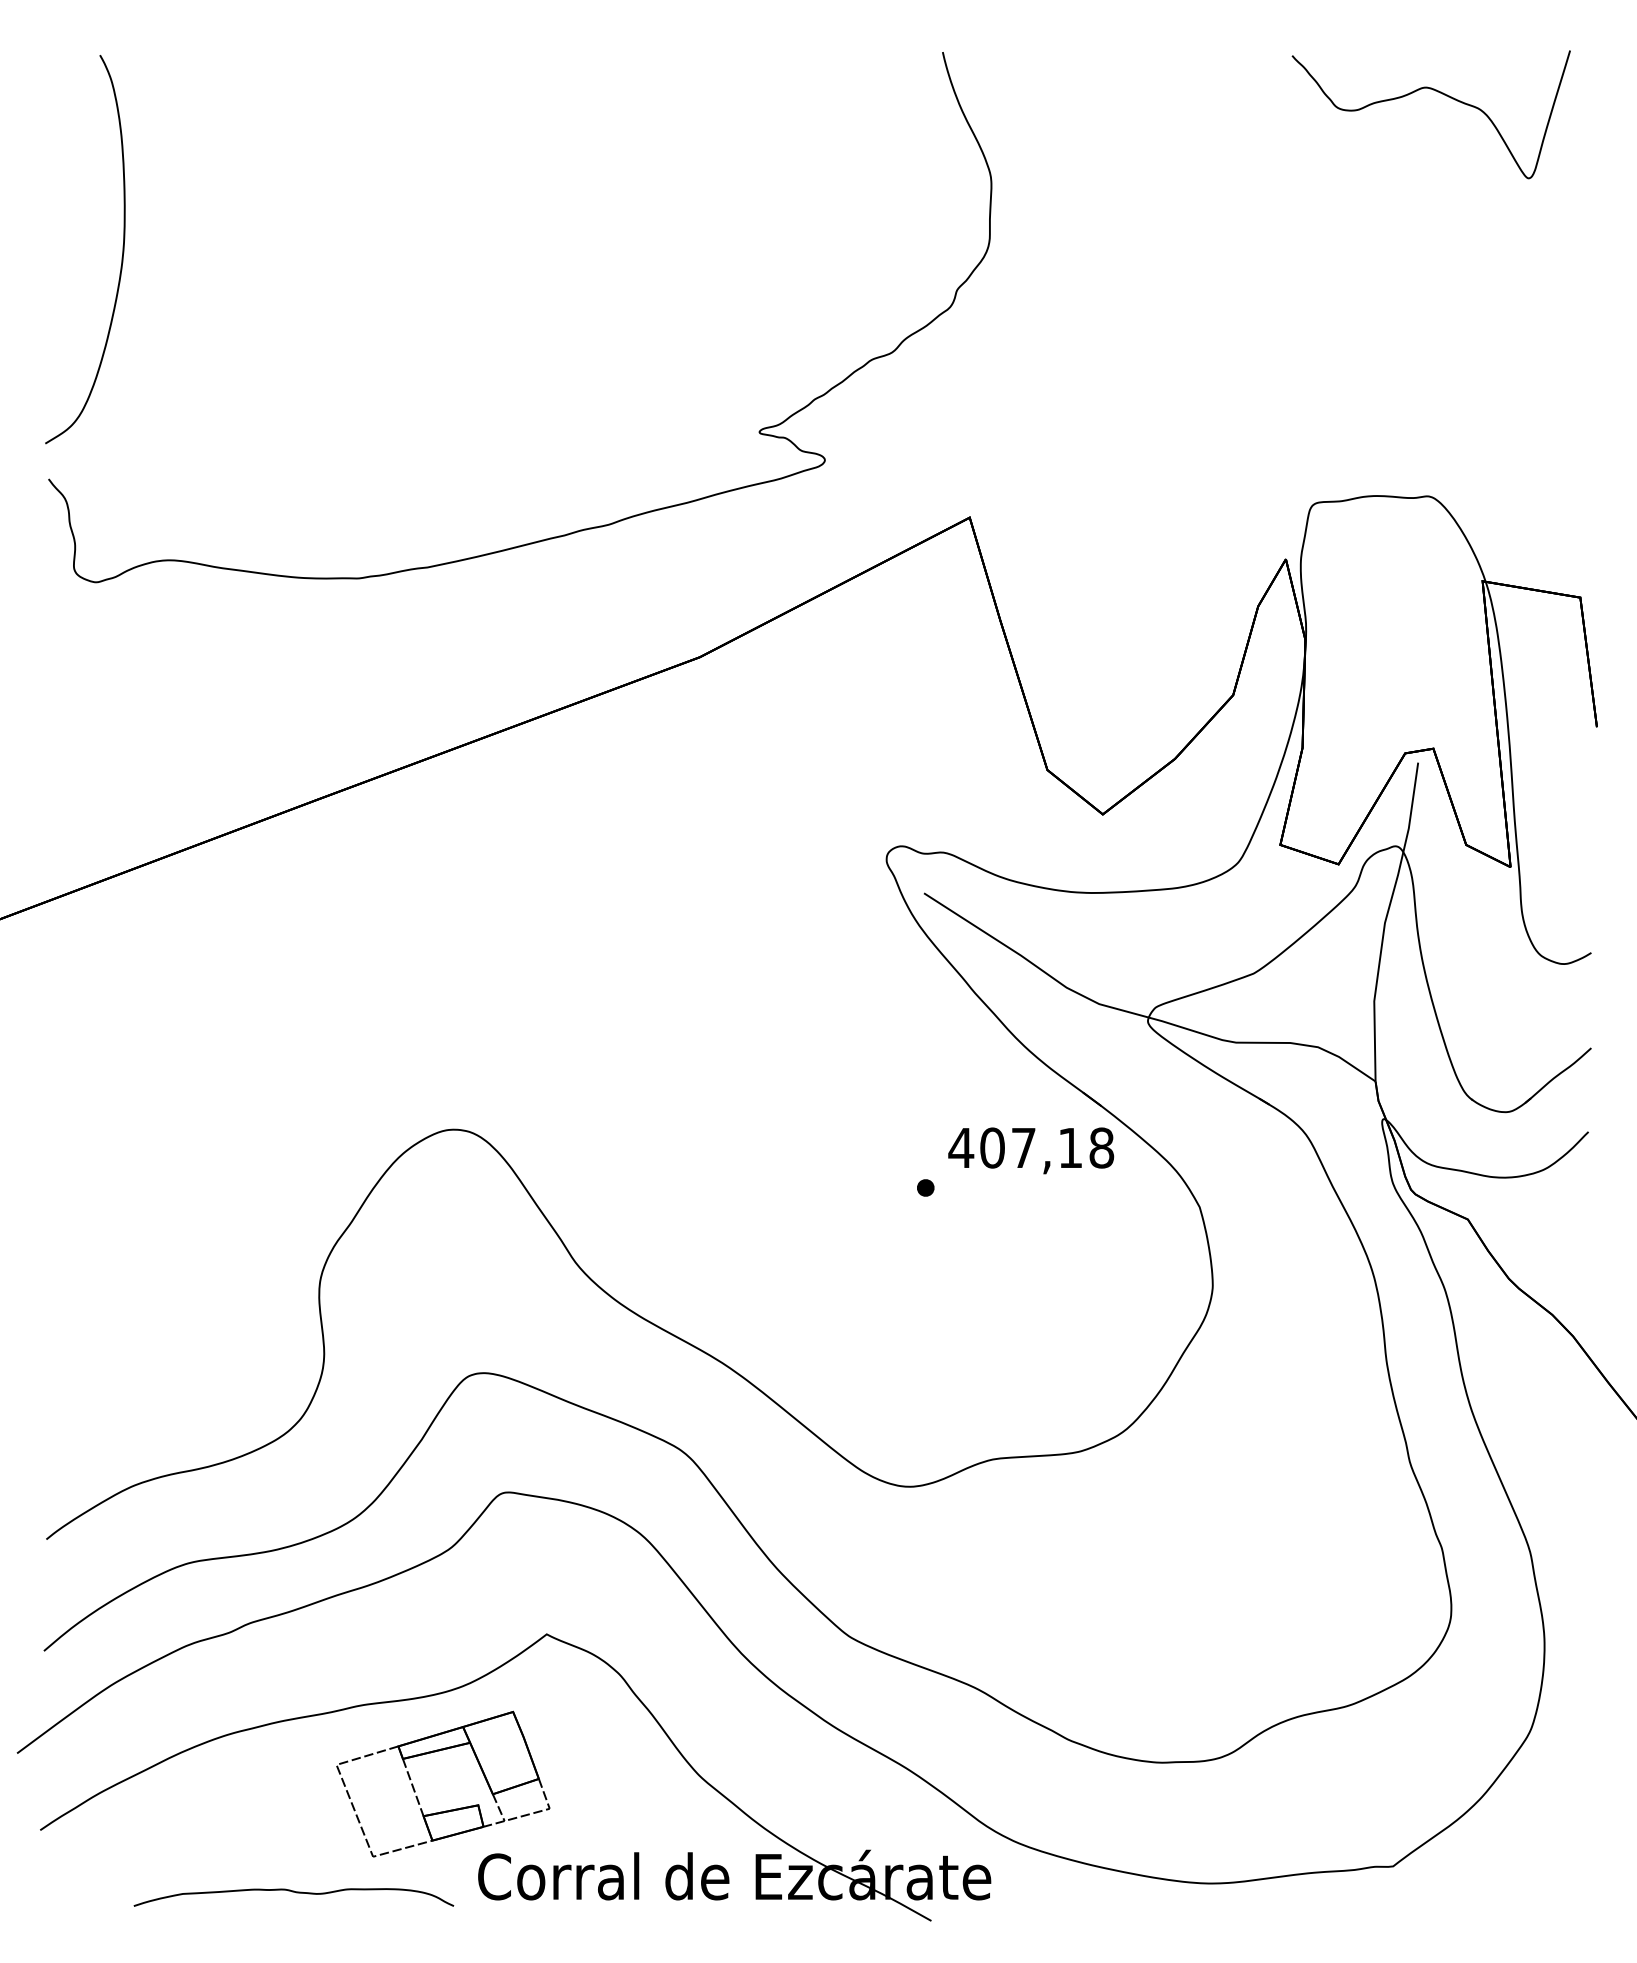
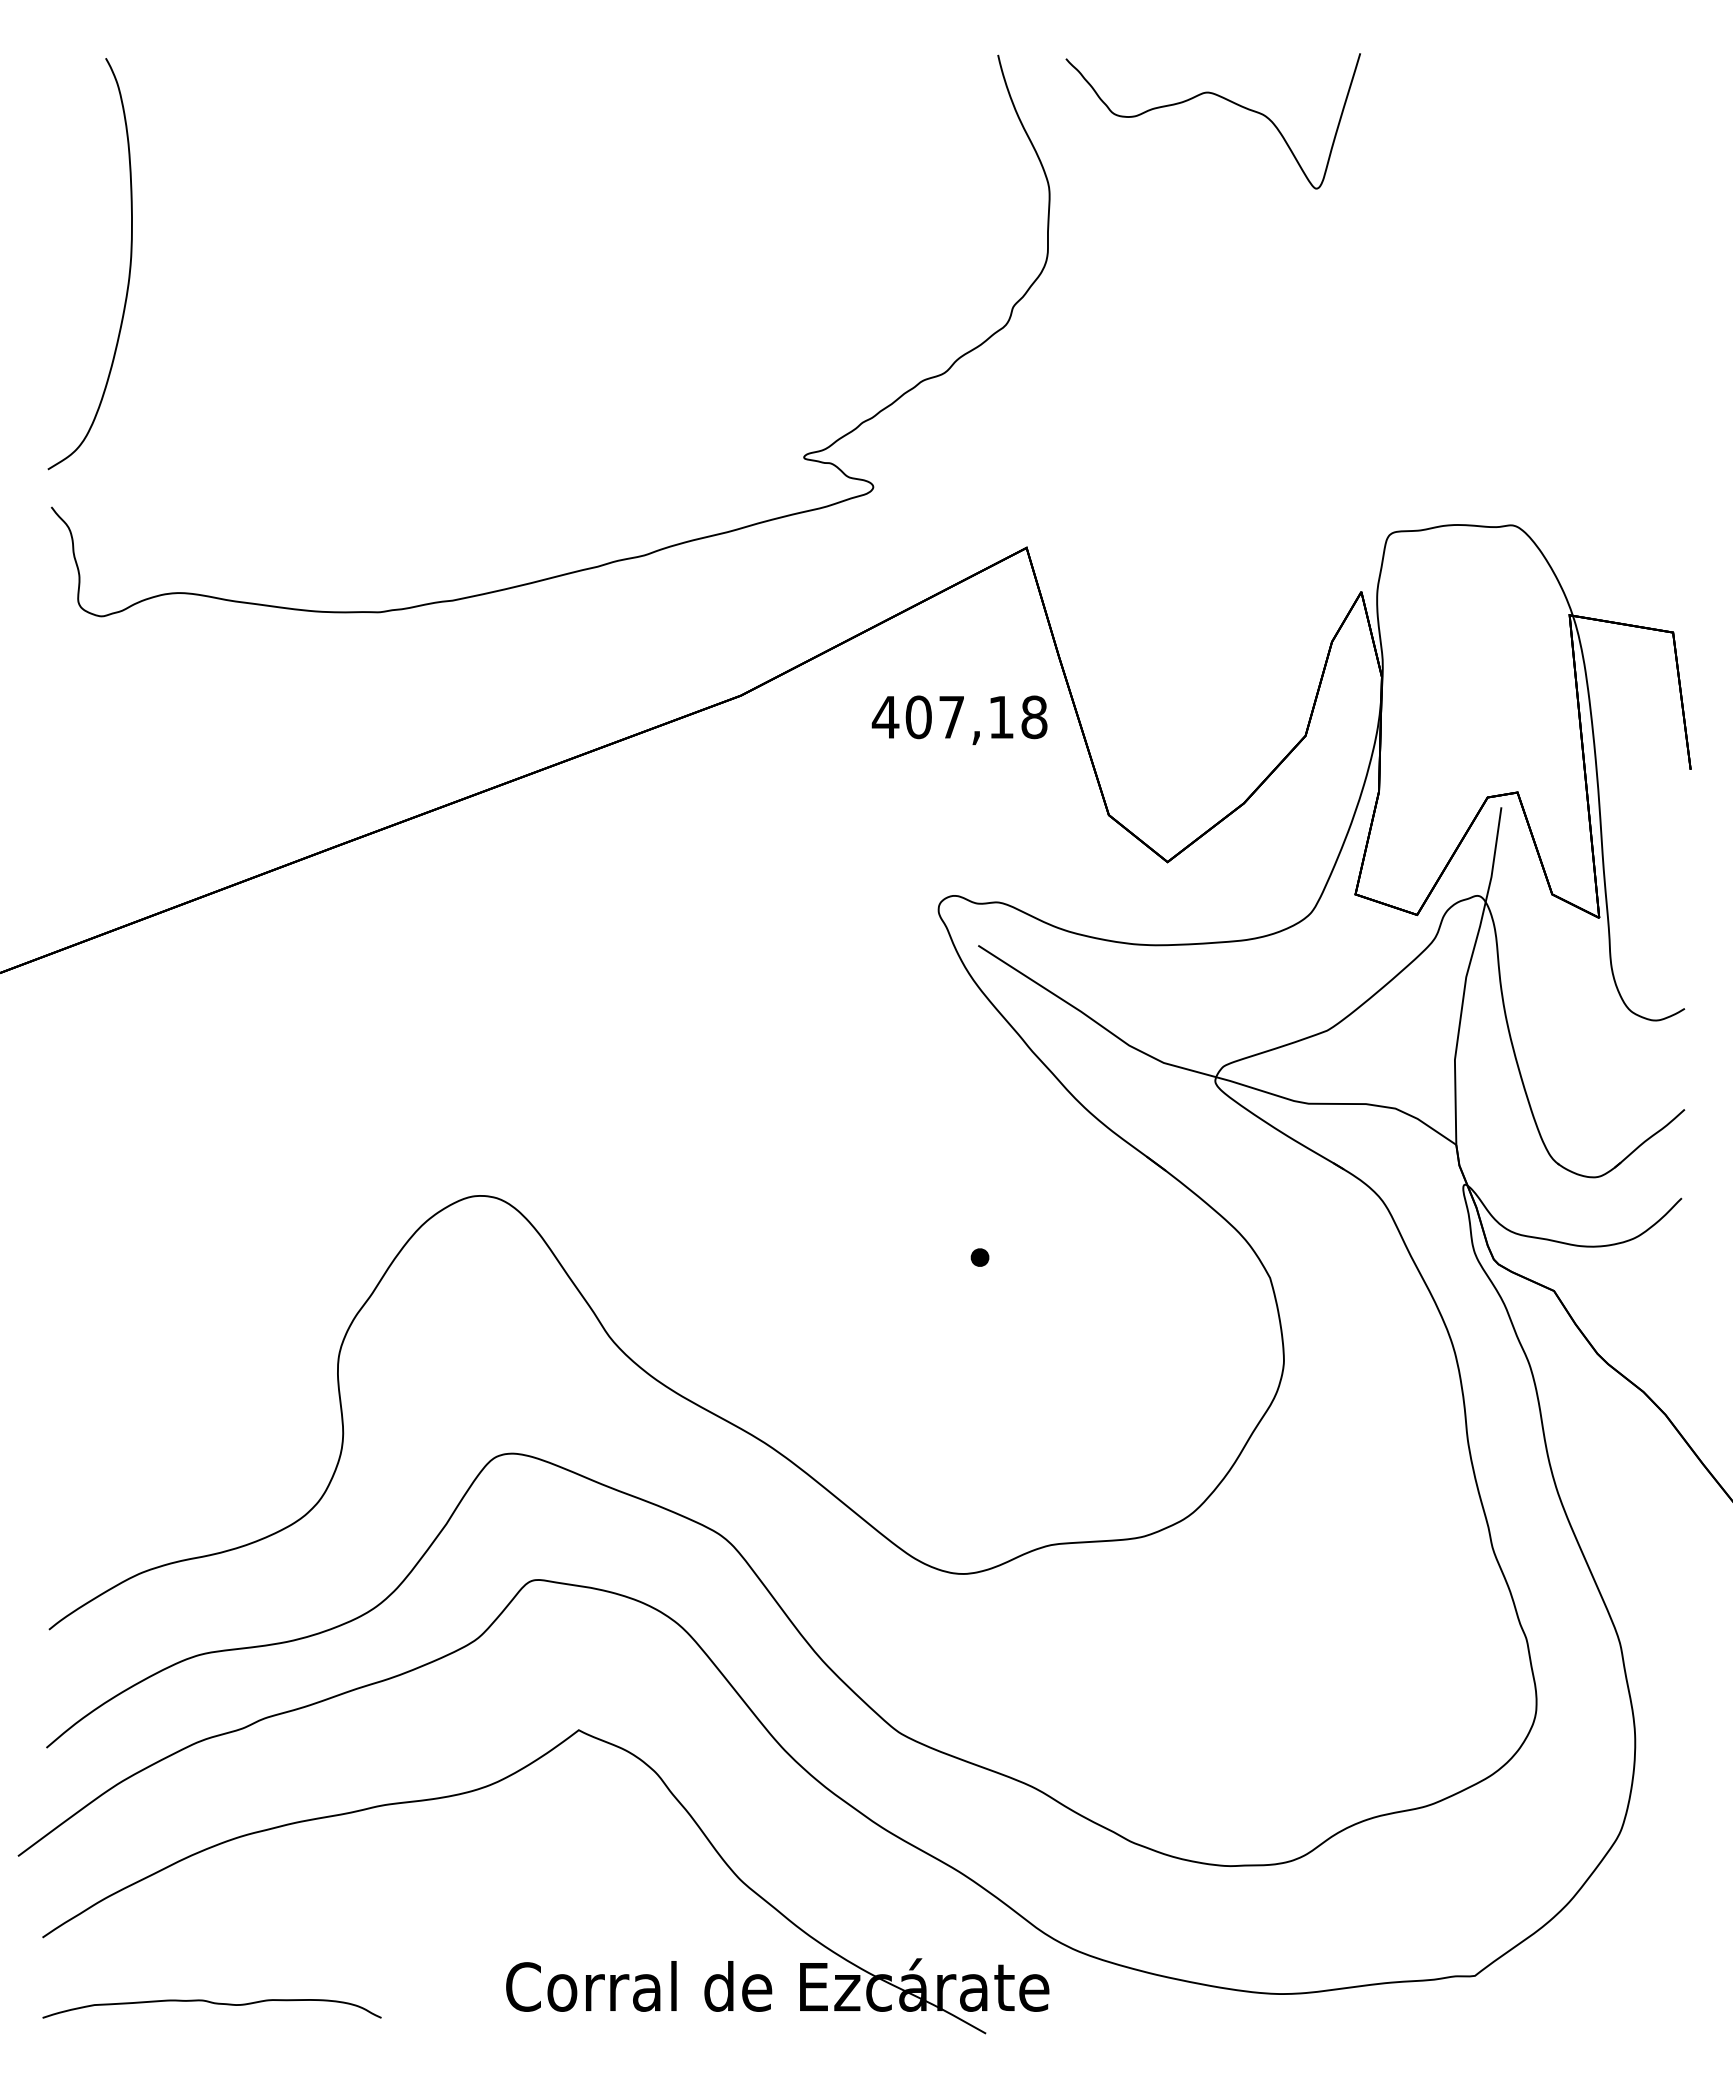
curve: (1437, 92) -> (1219, 97), moved
text: (1031, 1150) -> (959, 719), moved
part: (447, 1810) -> (473, 1916), removed
curve: (293, 1892) -> (211, 2003), moved

